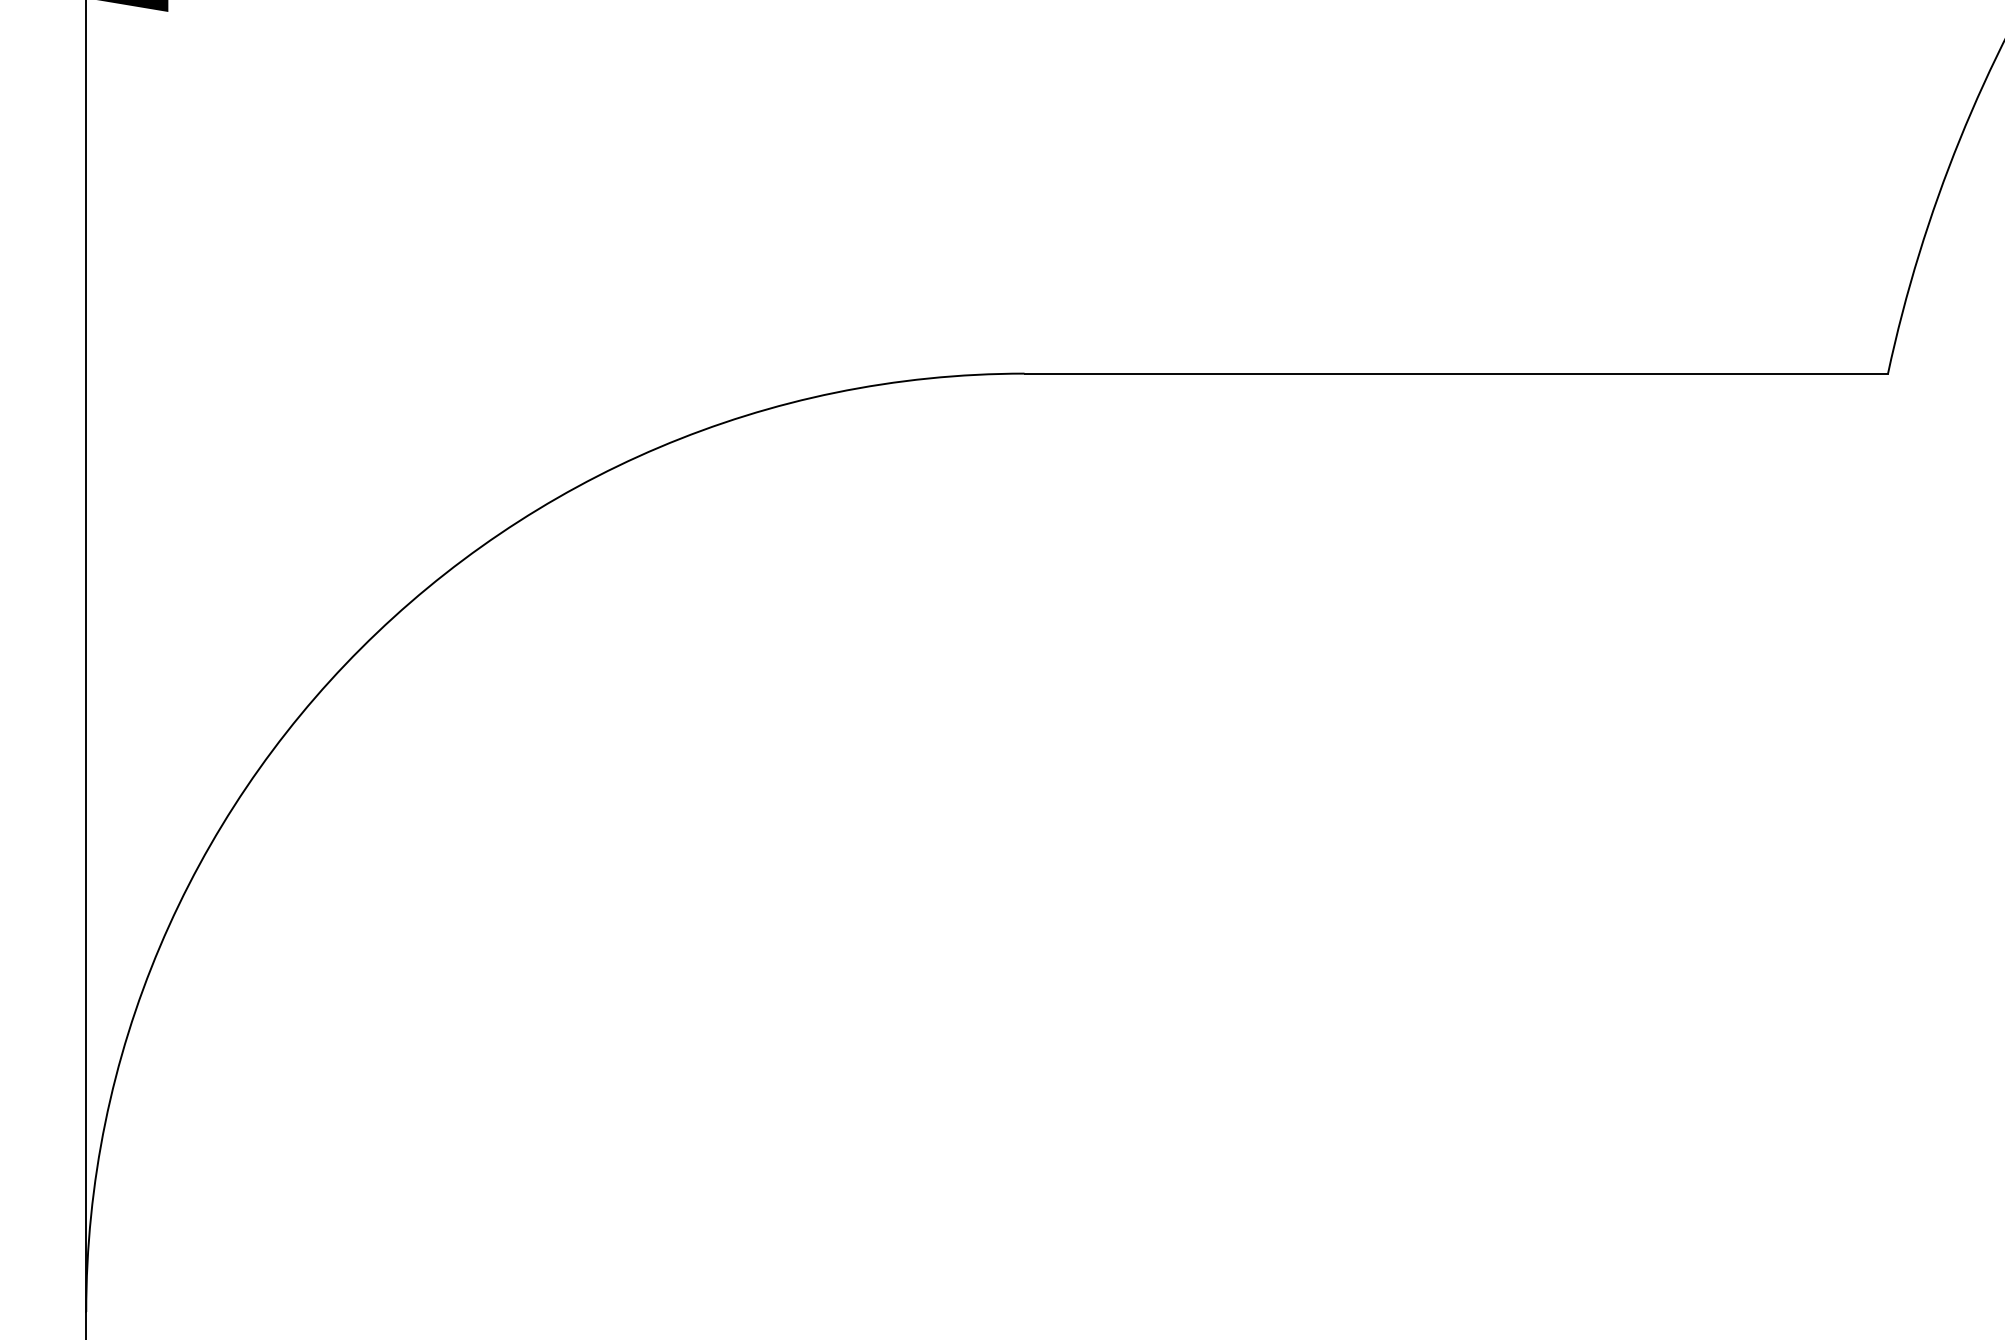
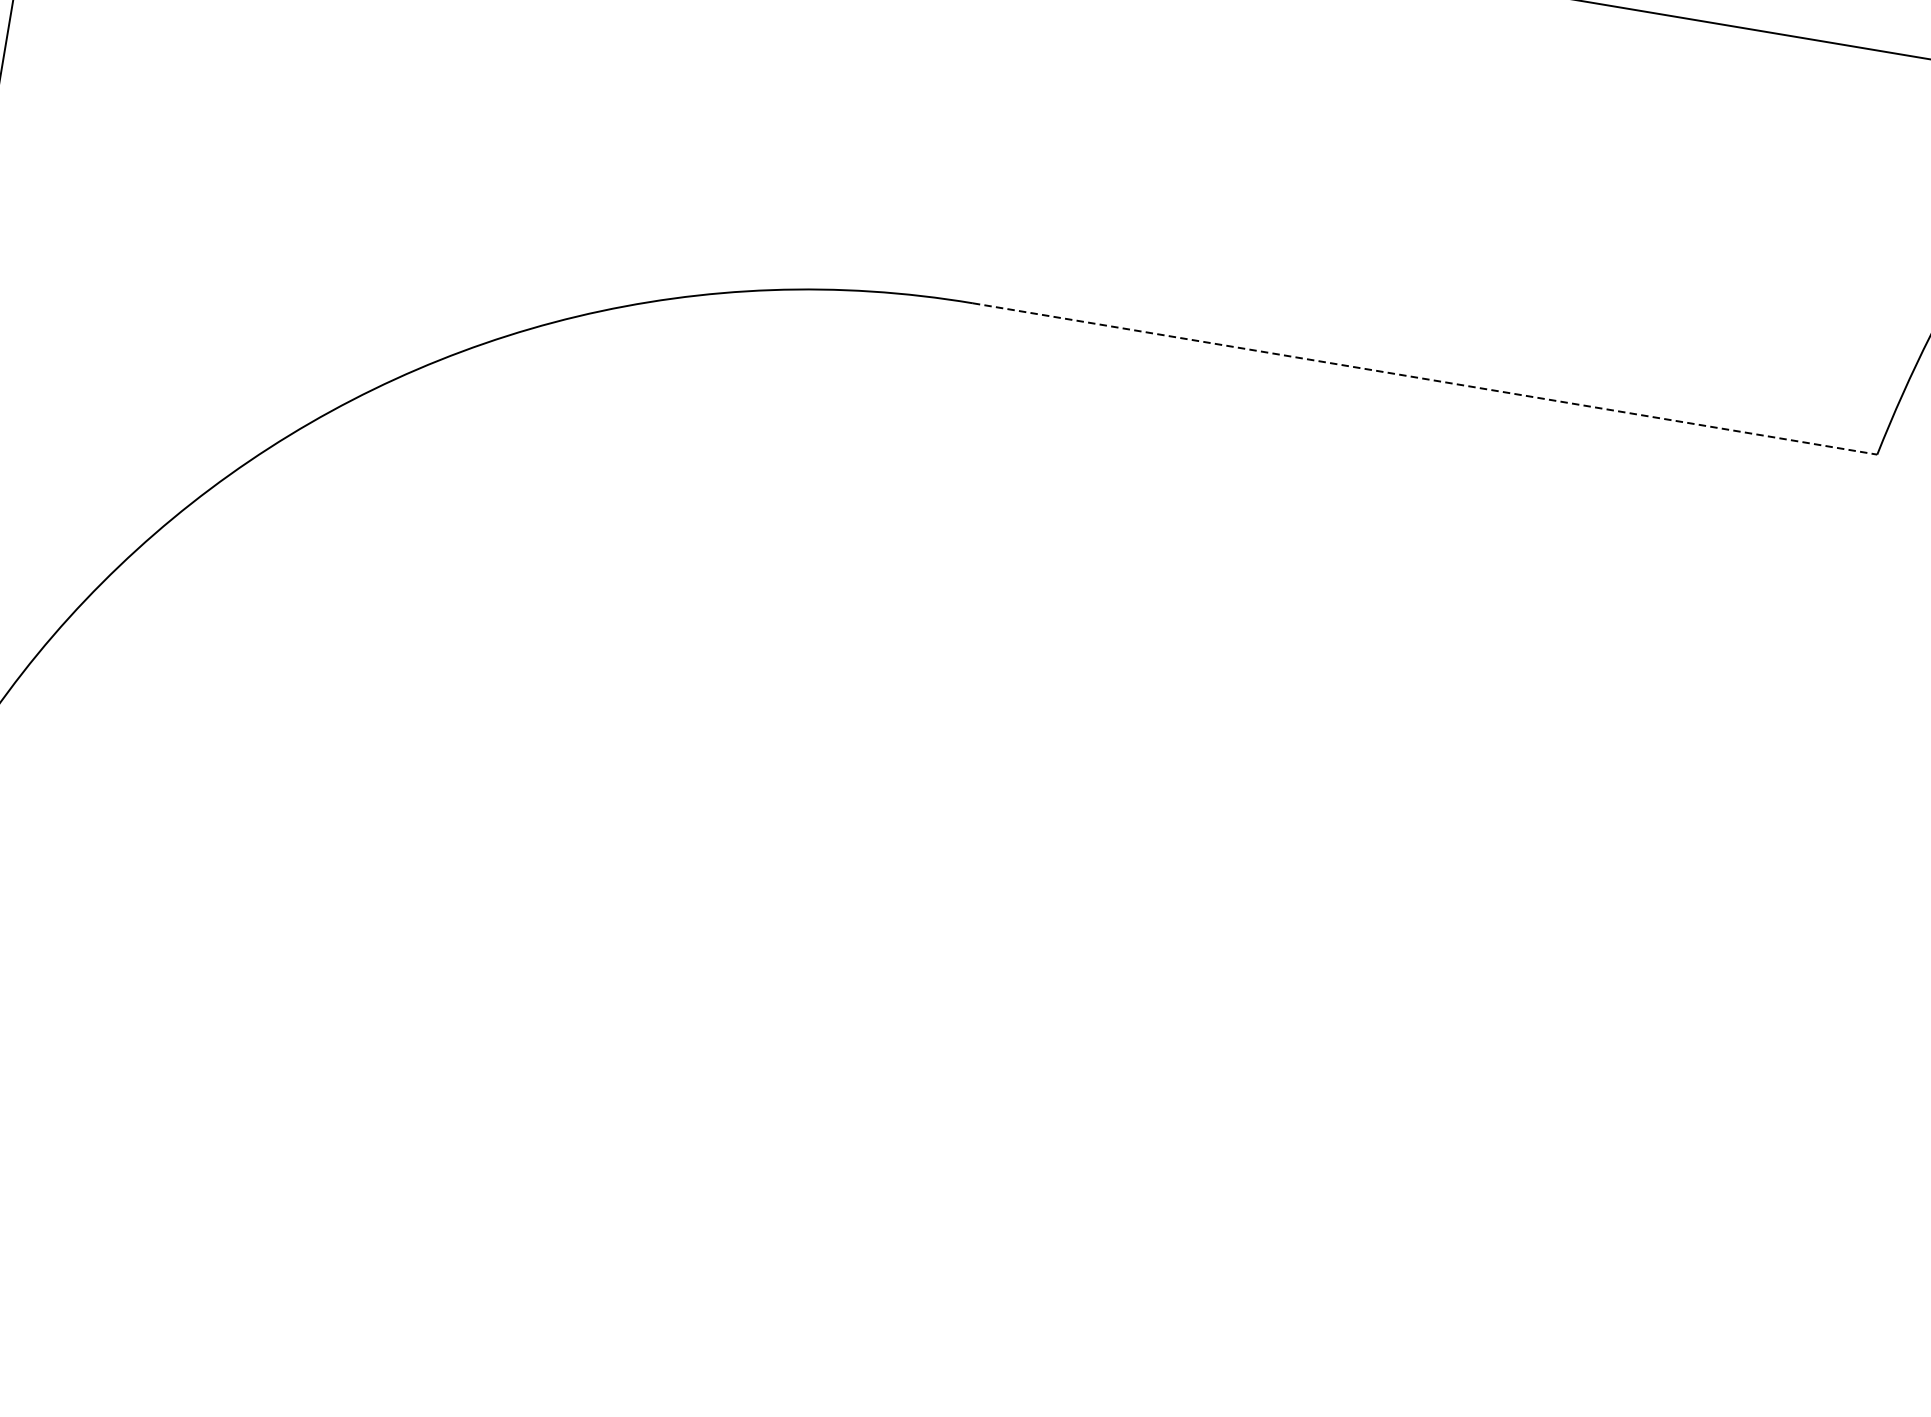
line: (1456, 373) -> (1425, 378), solid -> dashed

